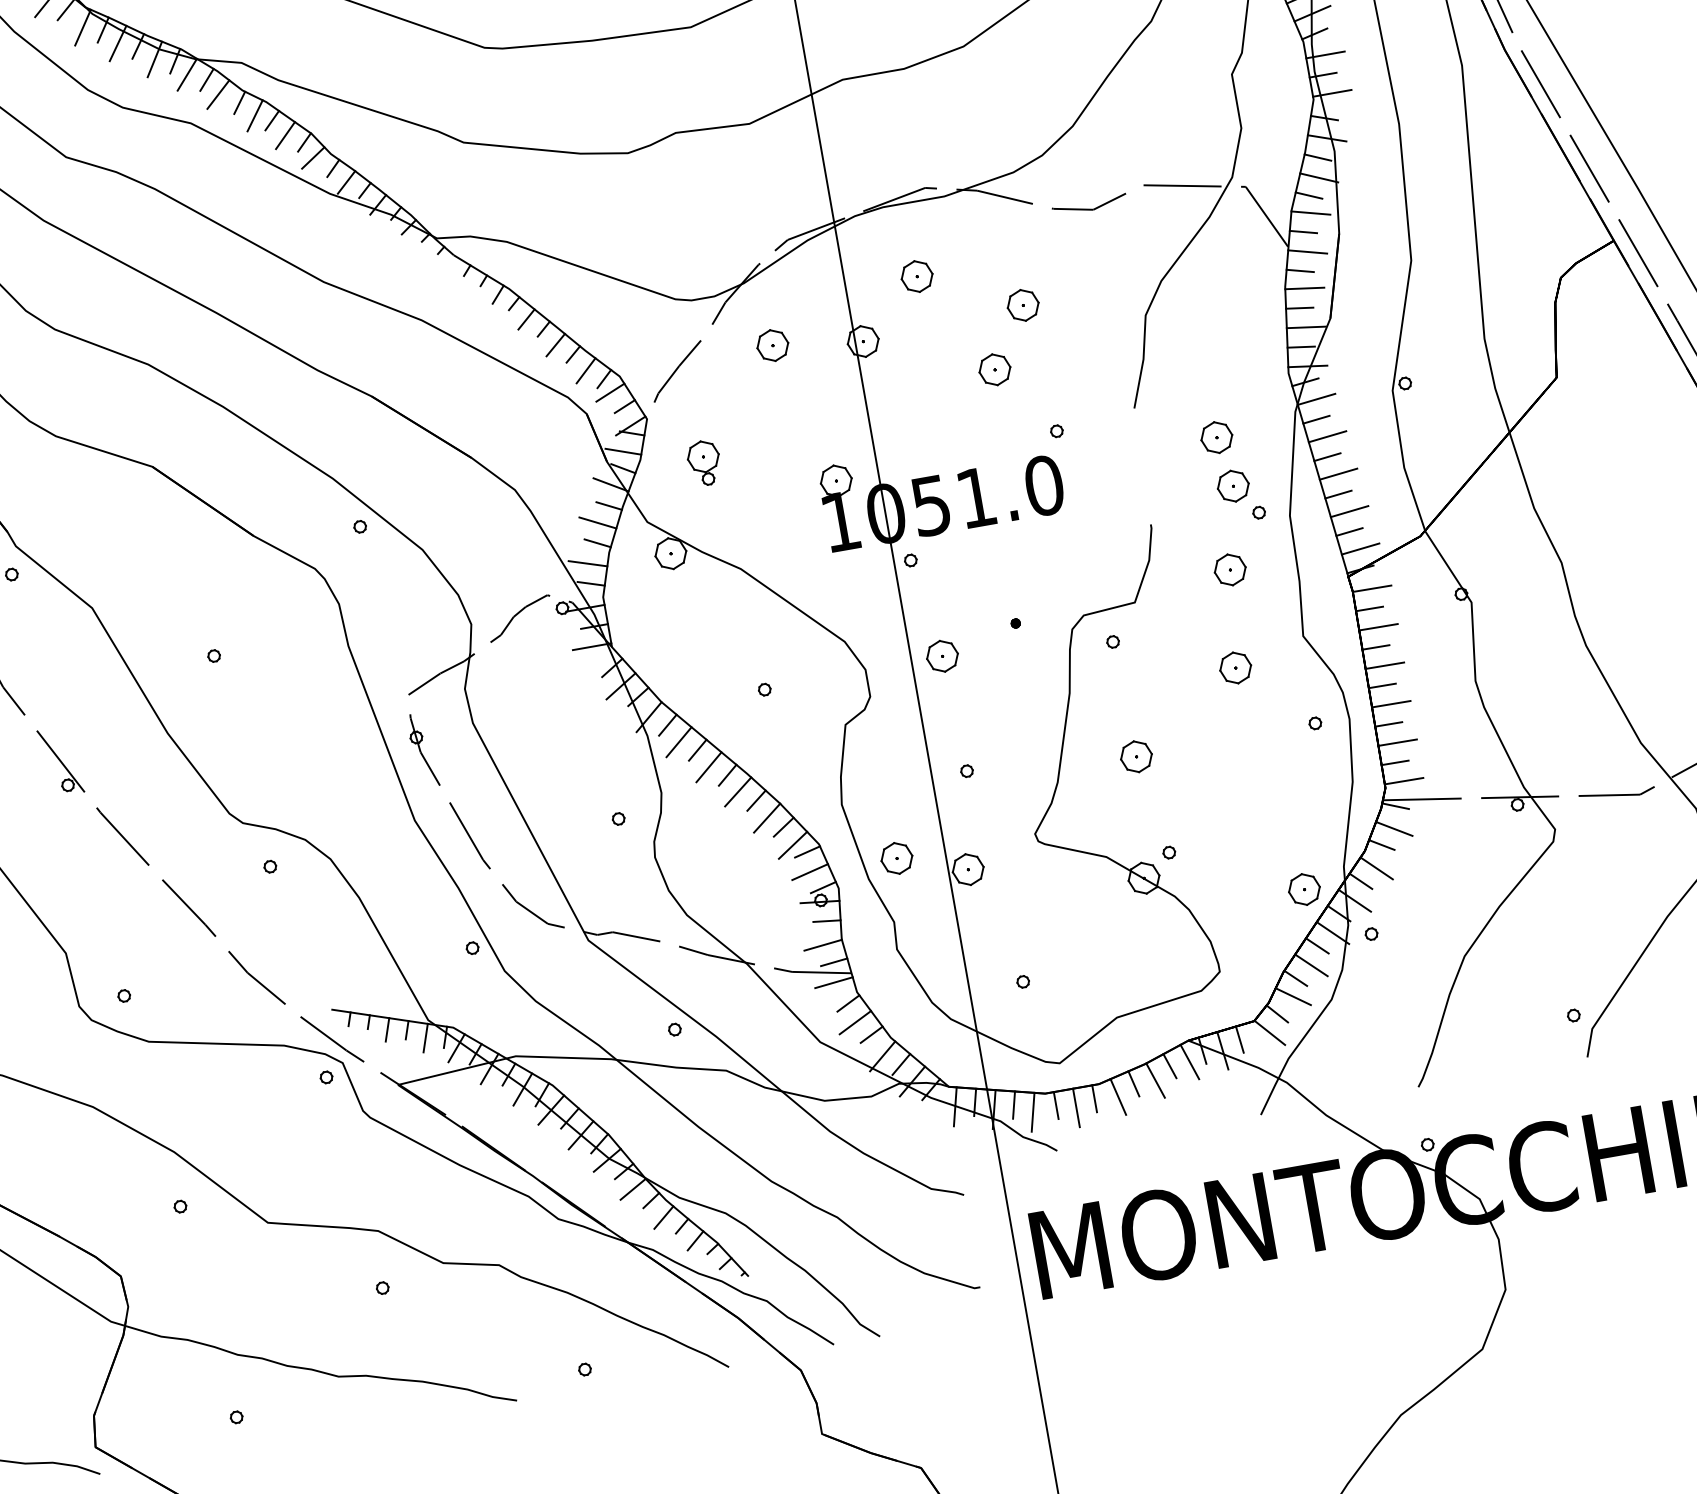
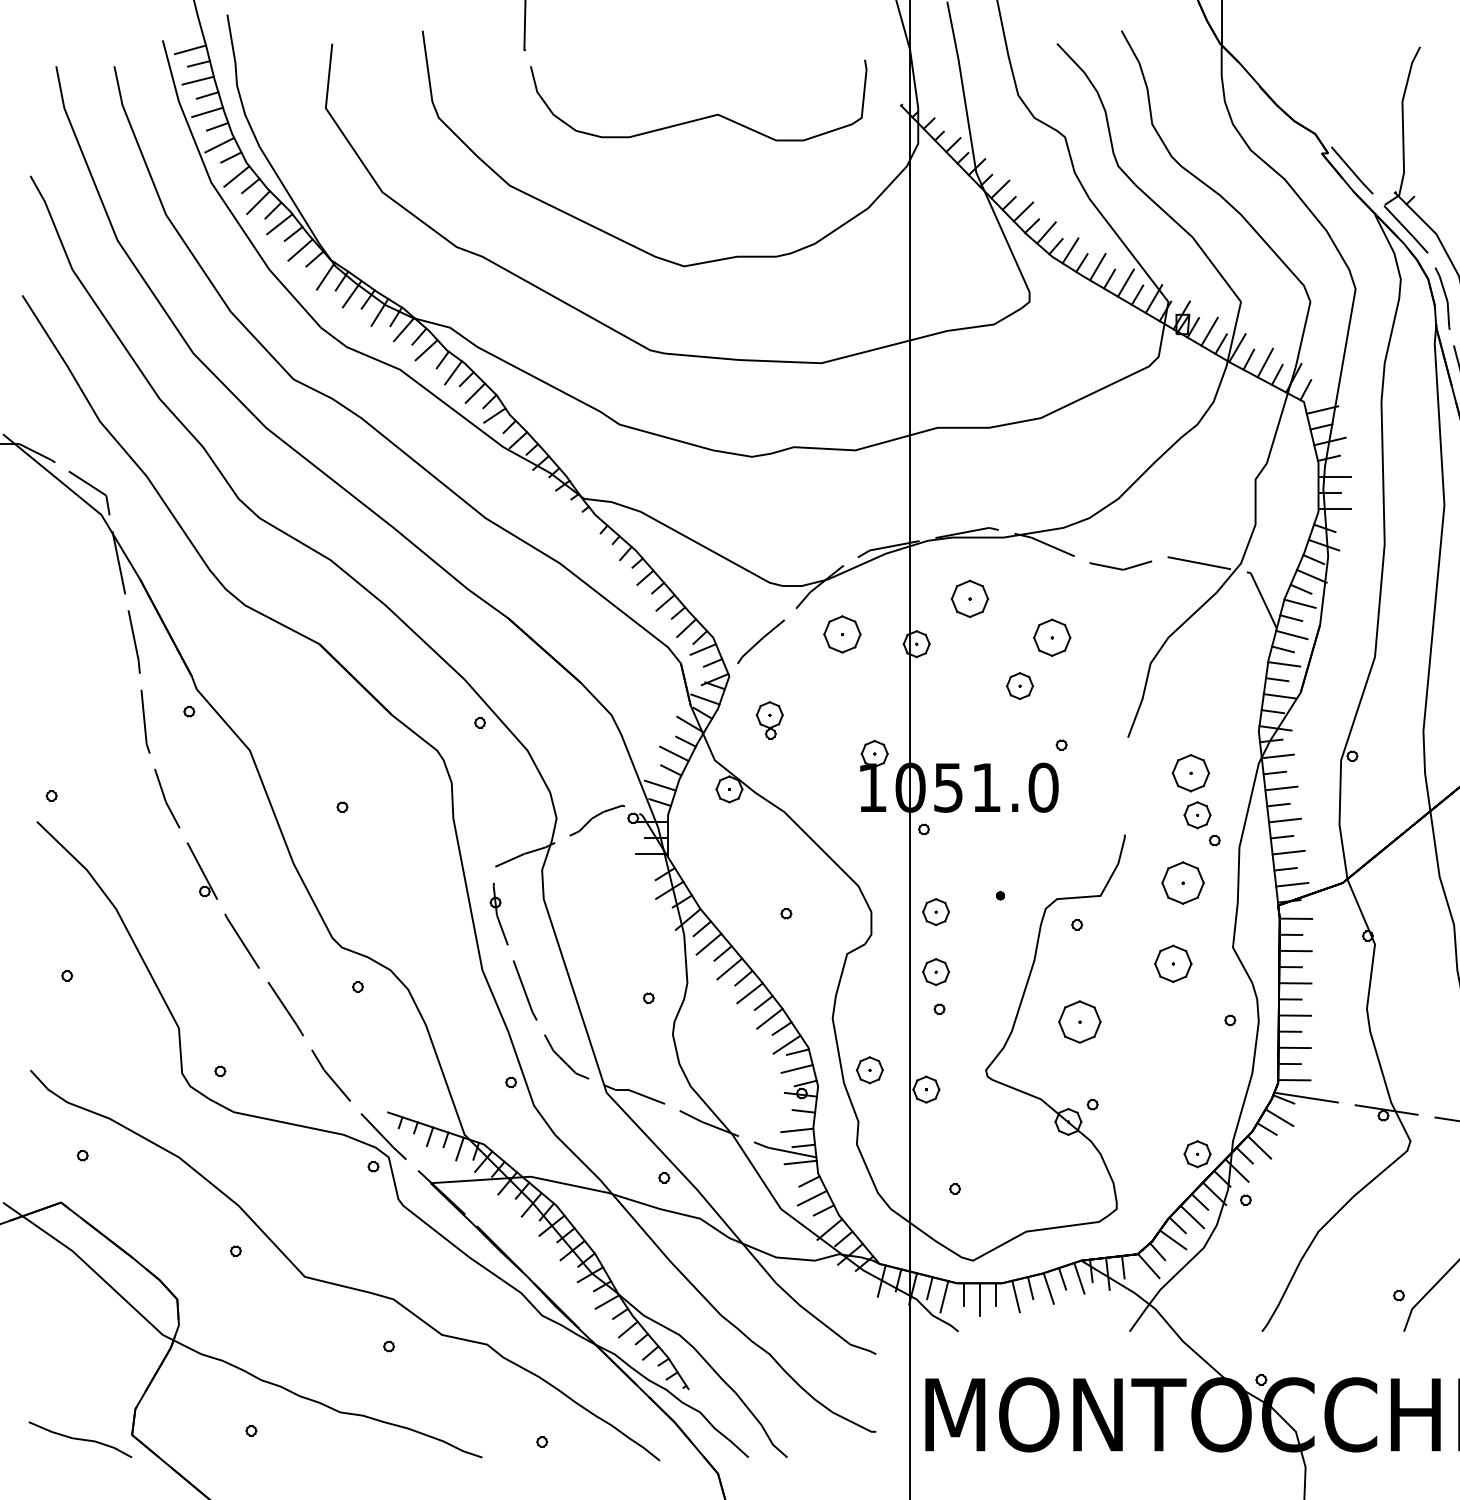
part: (916, 276) -> (969, 598), size x1.4
part: (1023, 305) -> (1052, 637), size x1.4
part: (772, 345) -> (842, 634), size x1.4
part: (1217, 437) -> (1191, 773), size x1.4
part: (1229, 569) -> (1182, 882), size x1.6
part: (1235, 667) -> (1173, 963), size x1.4
part: (954, 727) -> (935, 971), added
part: (1136, 756) -> (1079, 1021), size x1.6

